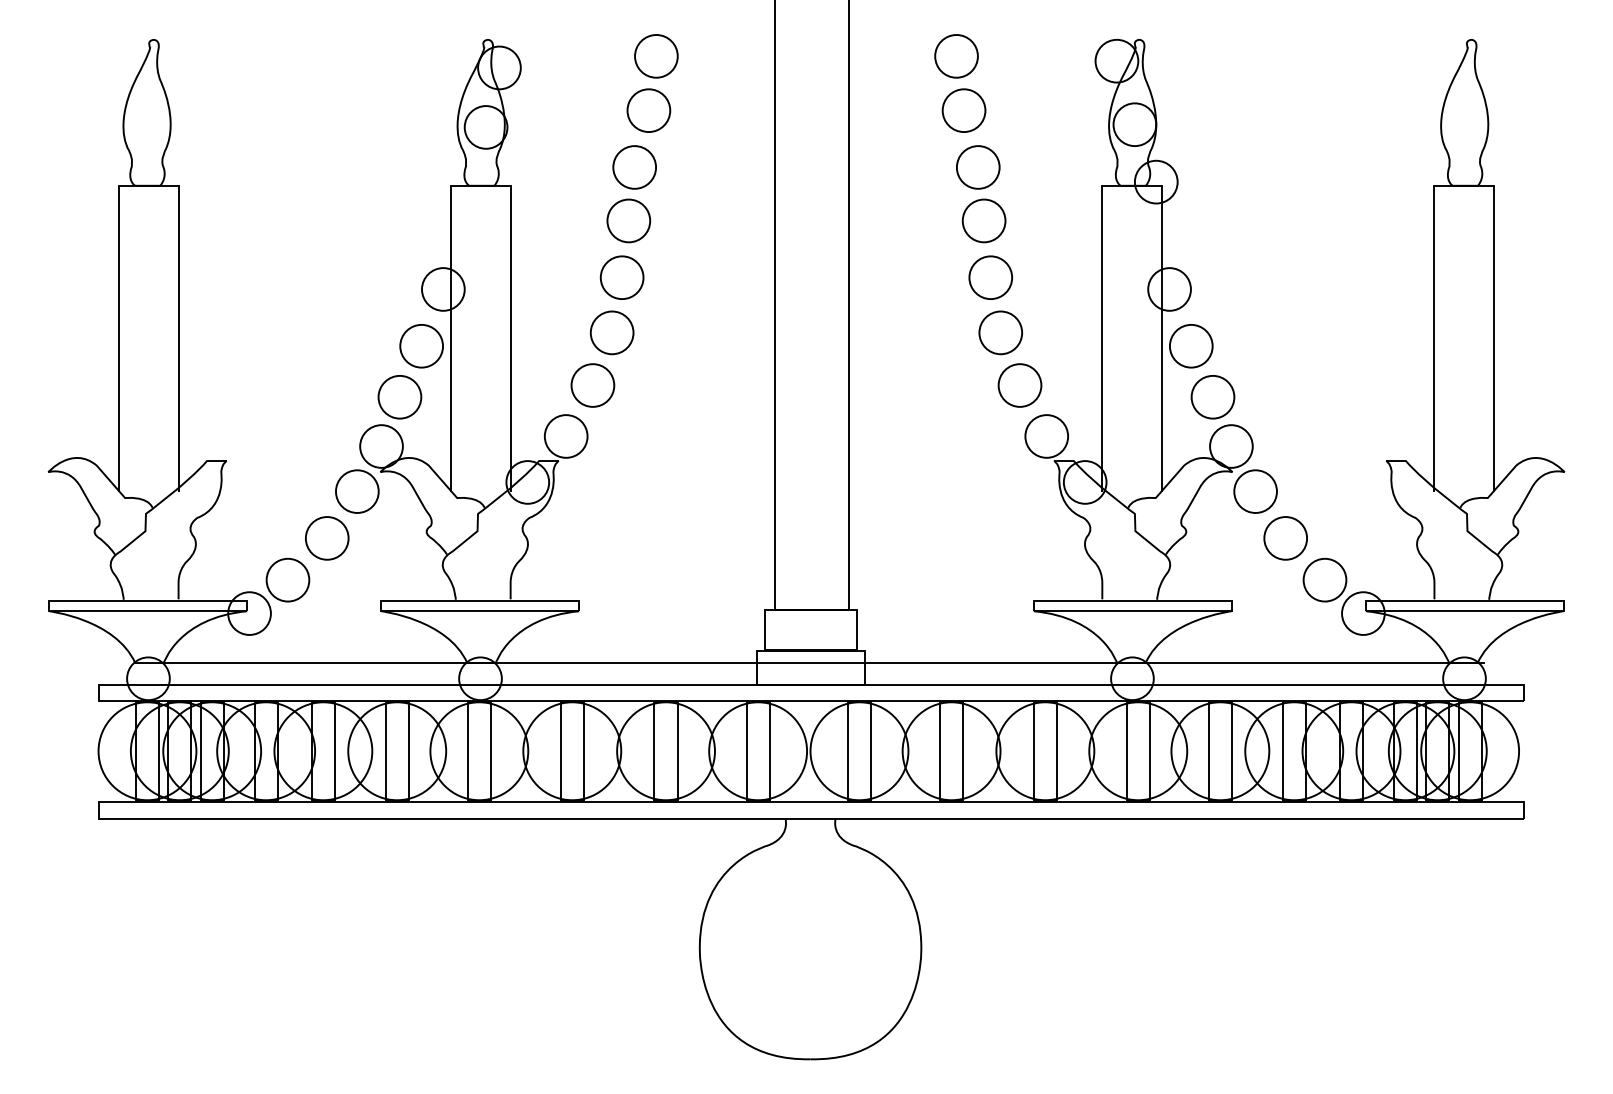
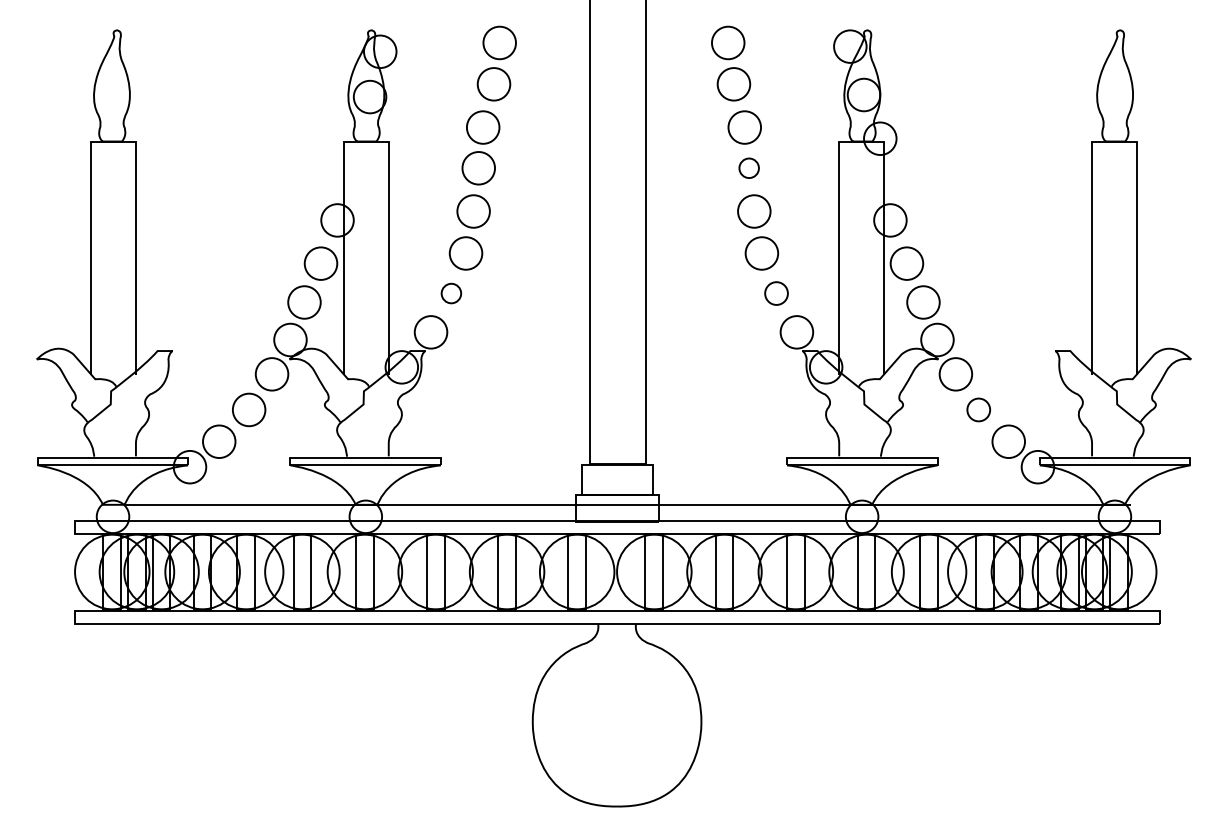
part: (983, 220) -> (748, 167), size x0.6
part: (592, 385) -> (451, 293), size x0.6
part: (1019, 385) -> (776, 293), size x0.7
part: (1285, 538) -> (978, 410), size x0.7

